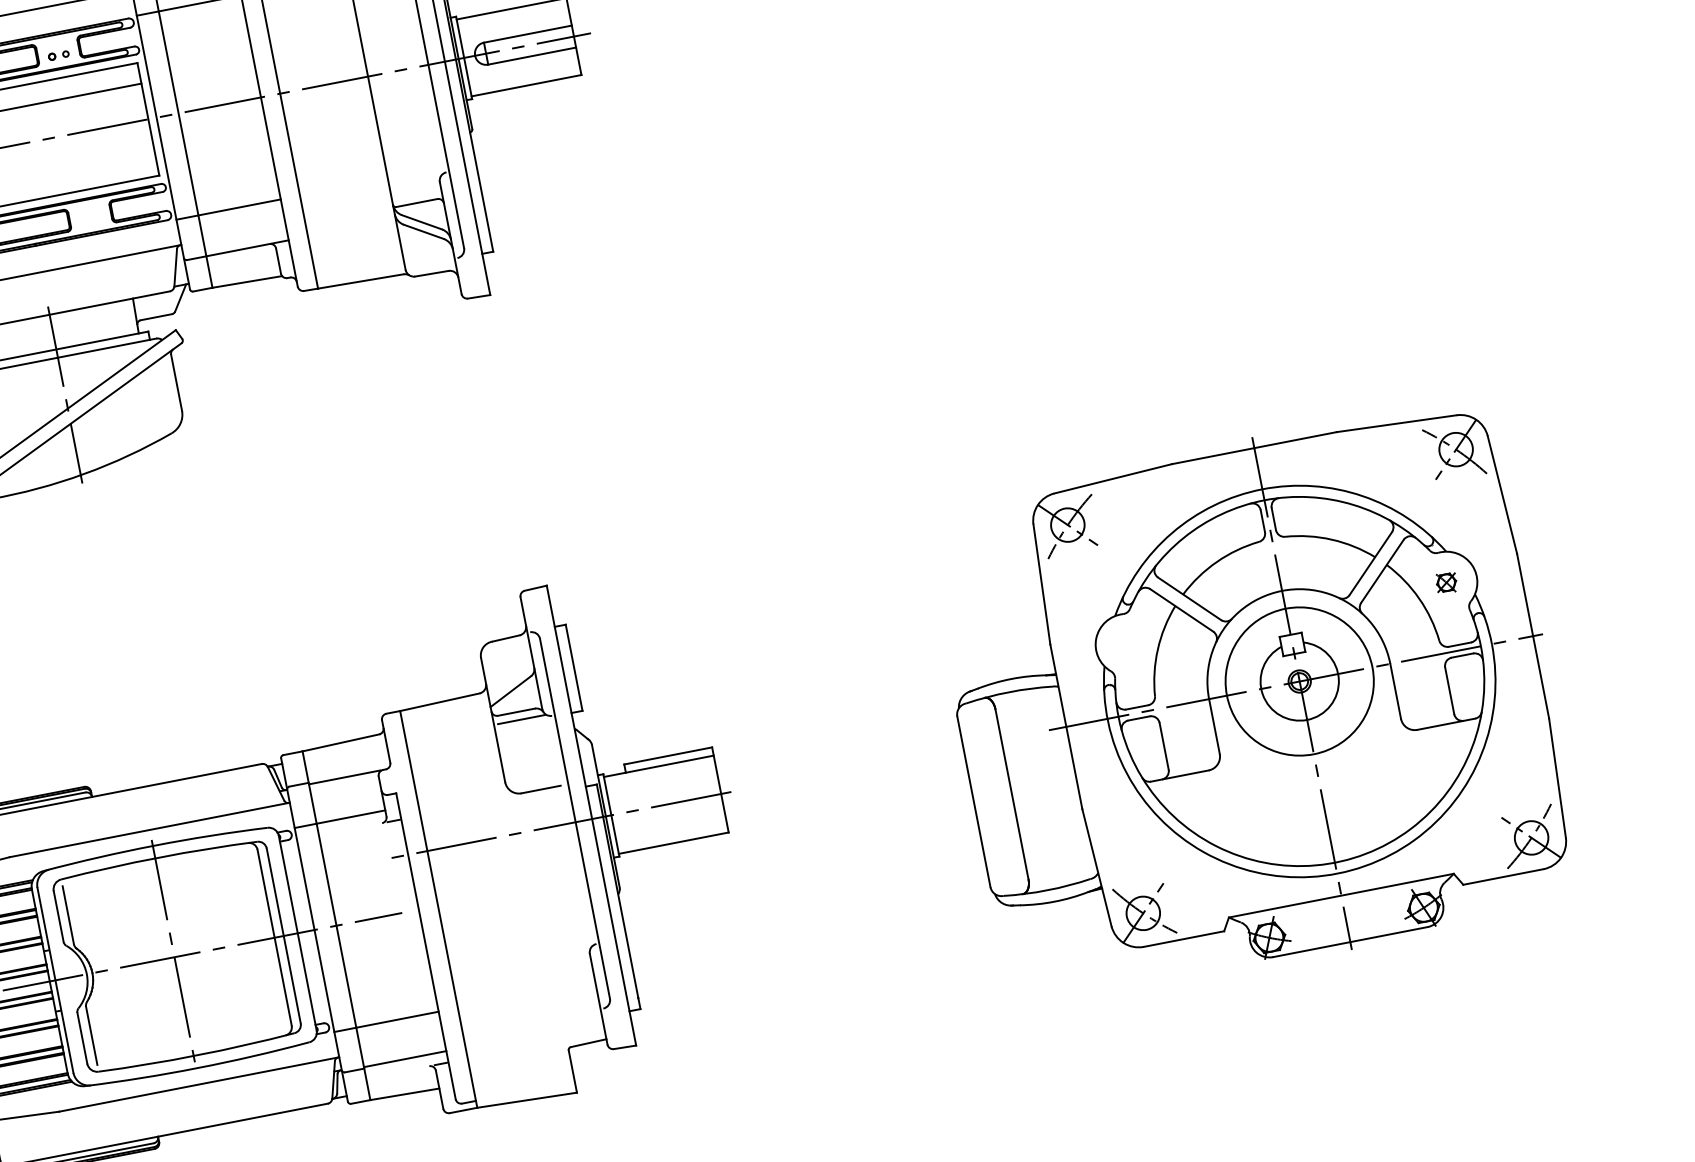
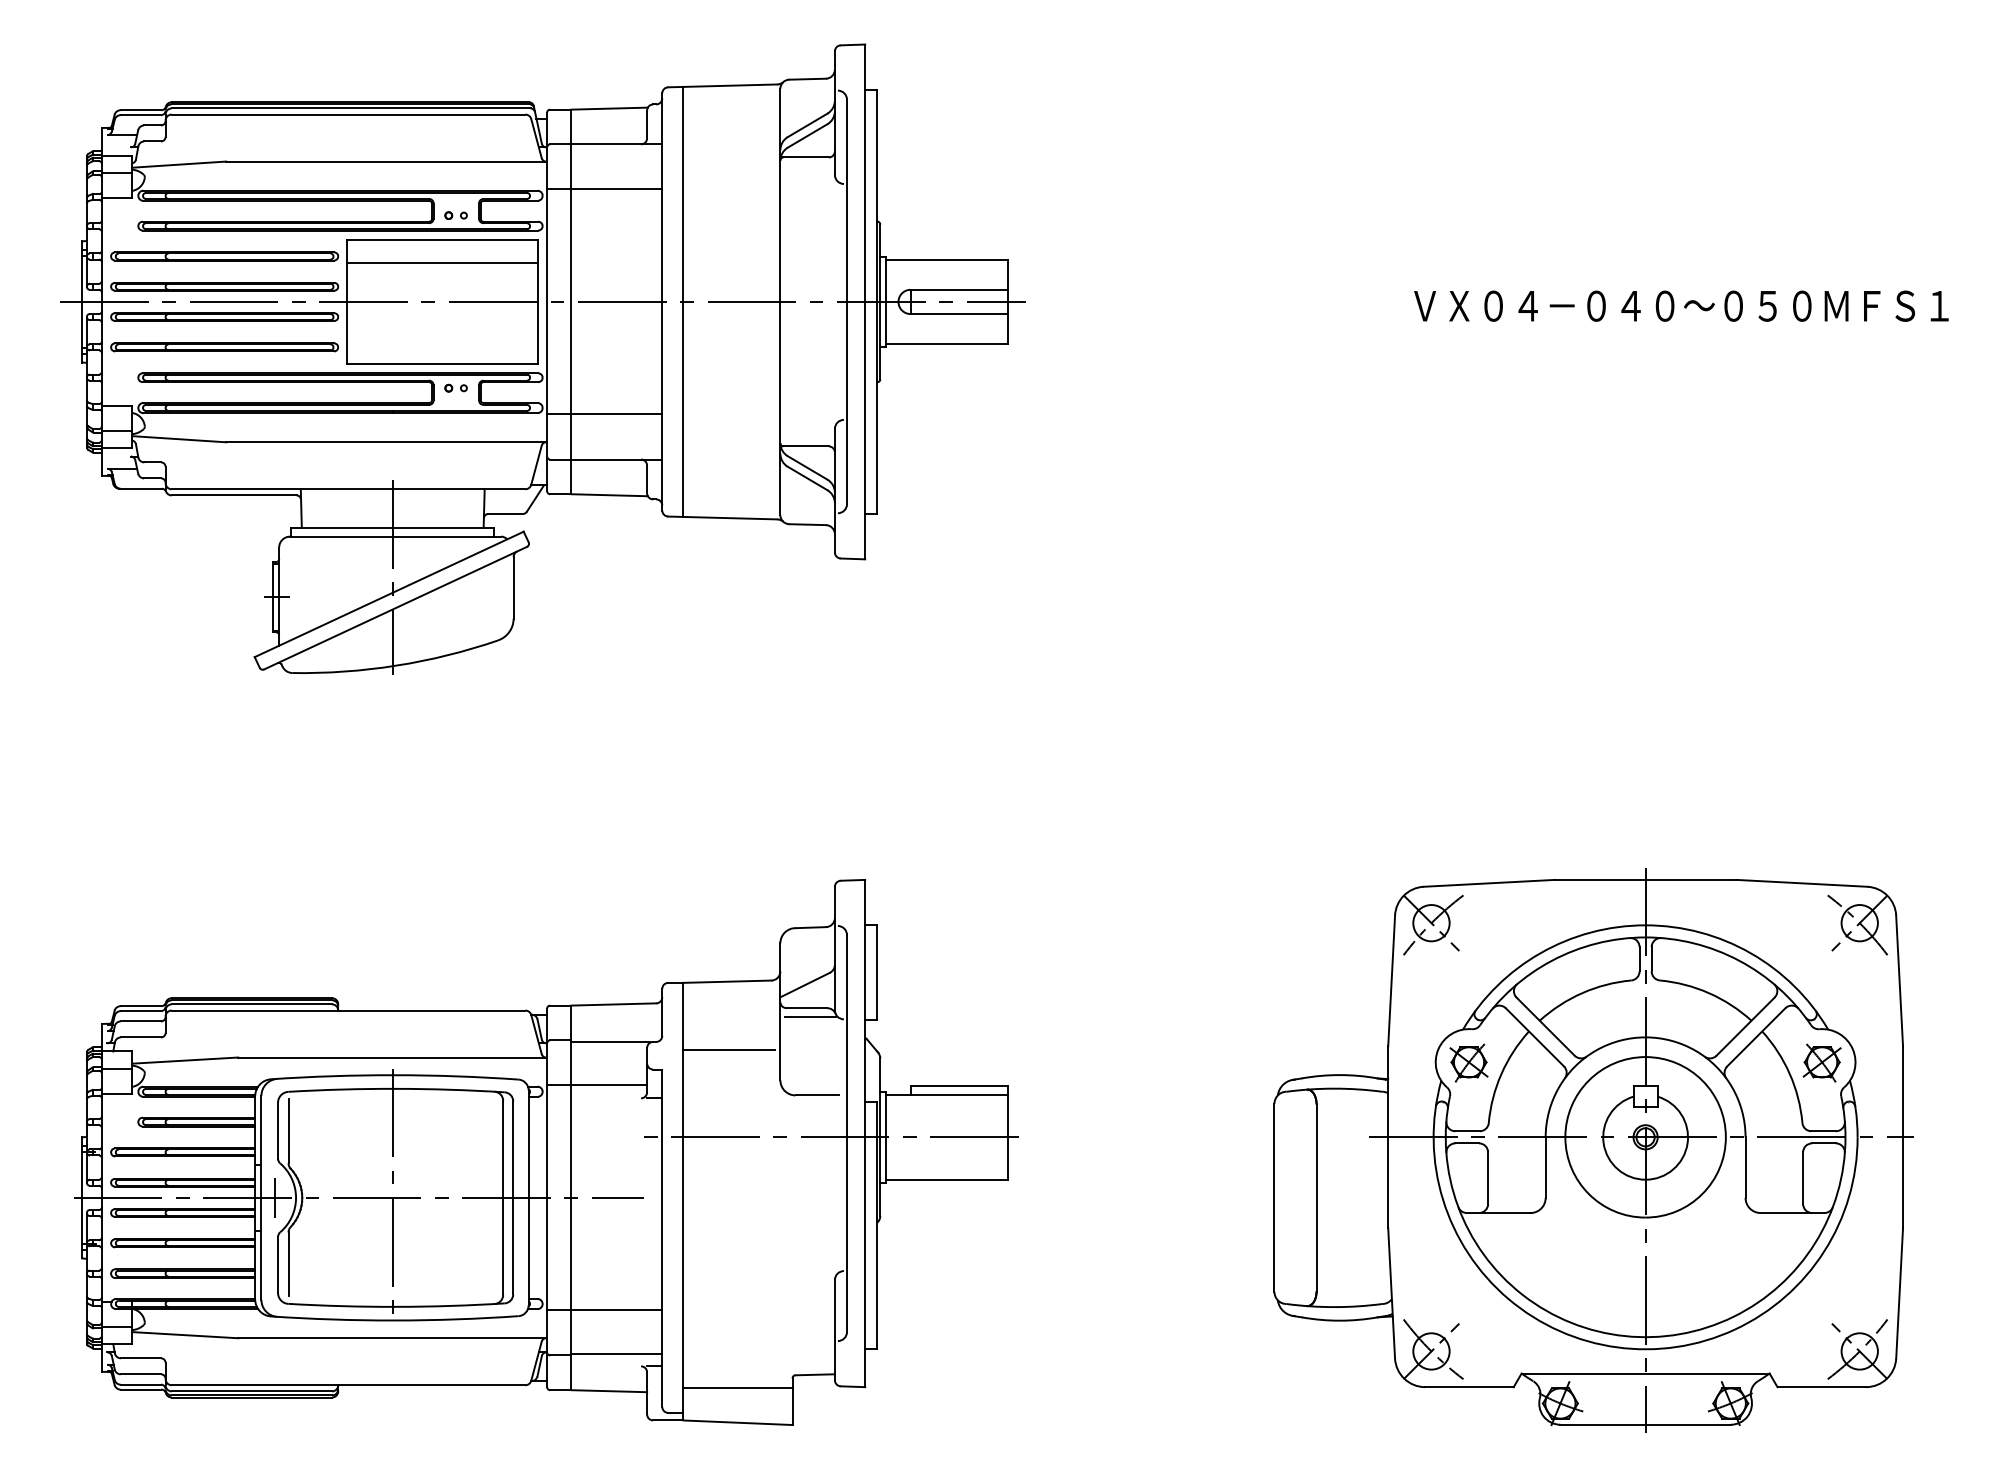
part: (88, 211) -> (455, 387), added
part: (1445, 582) -> (1821, 1062), size x1.67
part: (1125, 644) -> (1468, 1062), added
line: (453, 764) -> (729, 1050), added
line: (67, 977) -> (274, 1197), added
line: (520, 1069) -> (737, 1388), added

